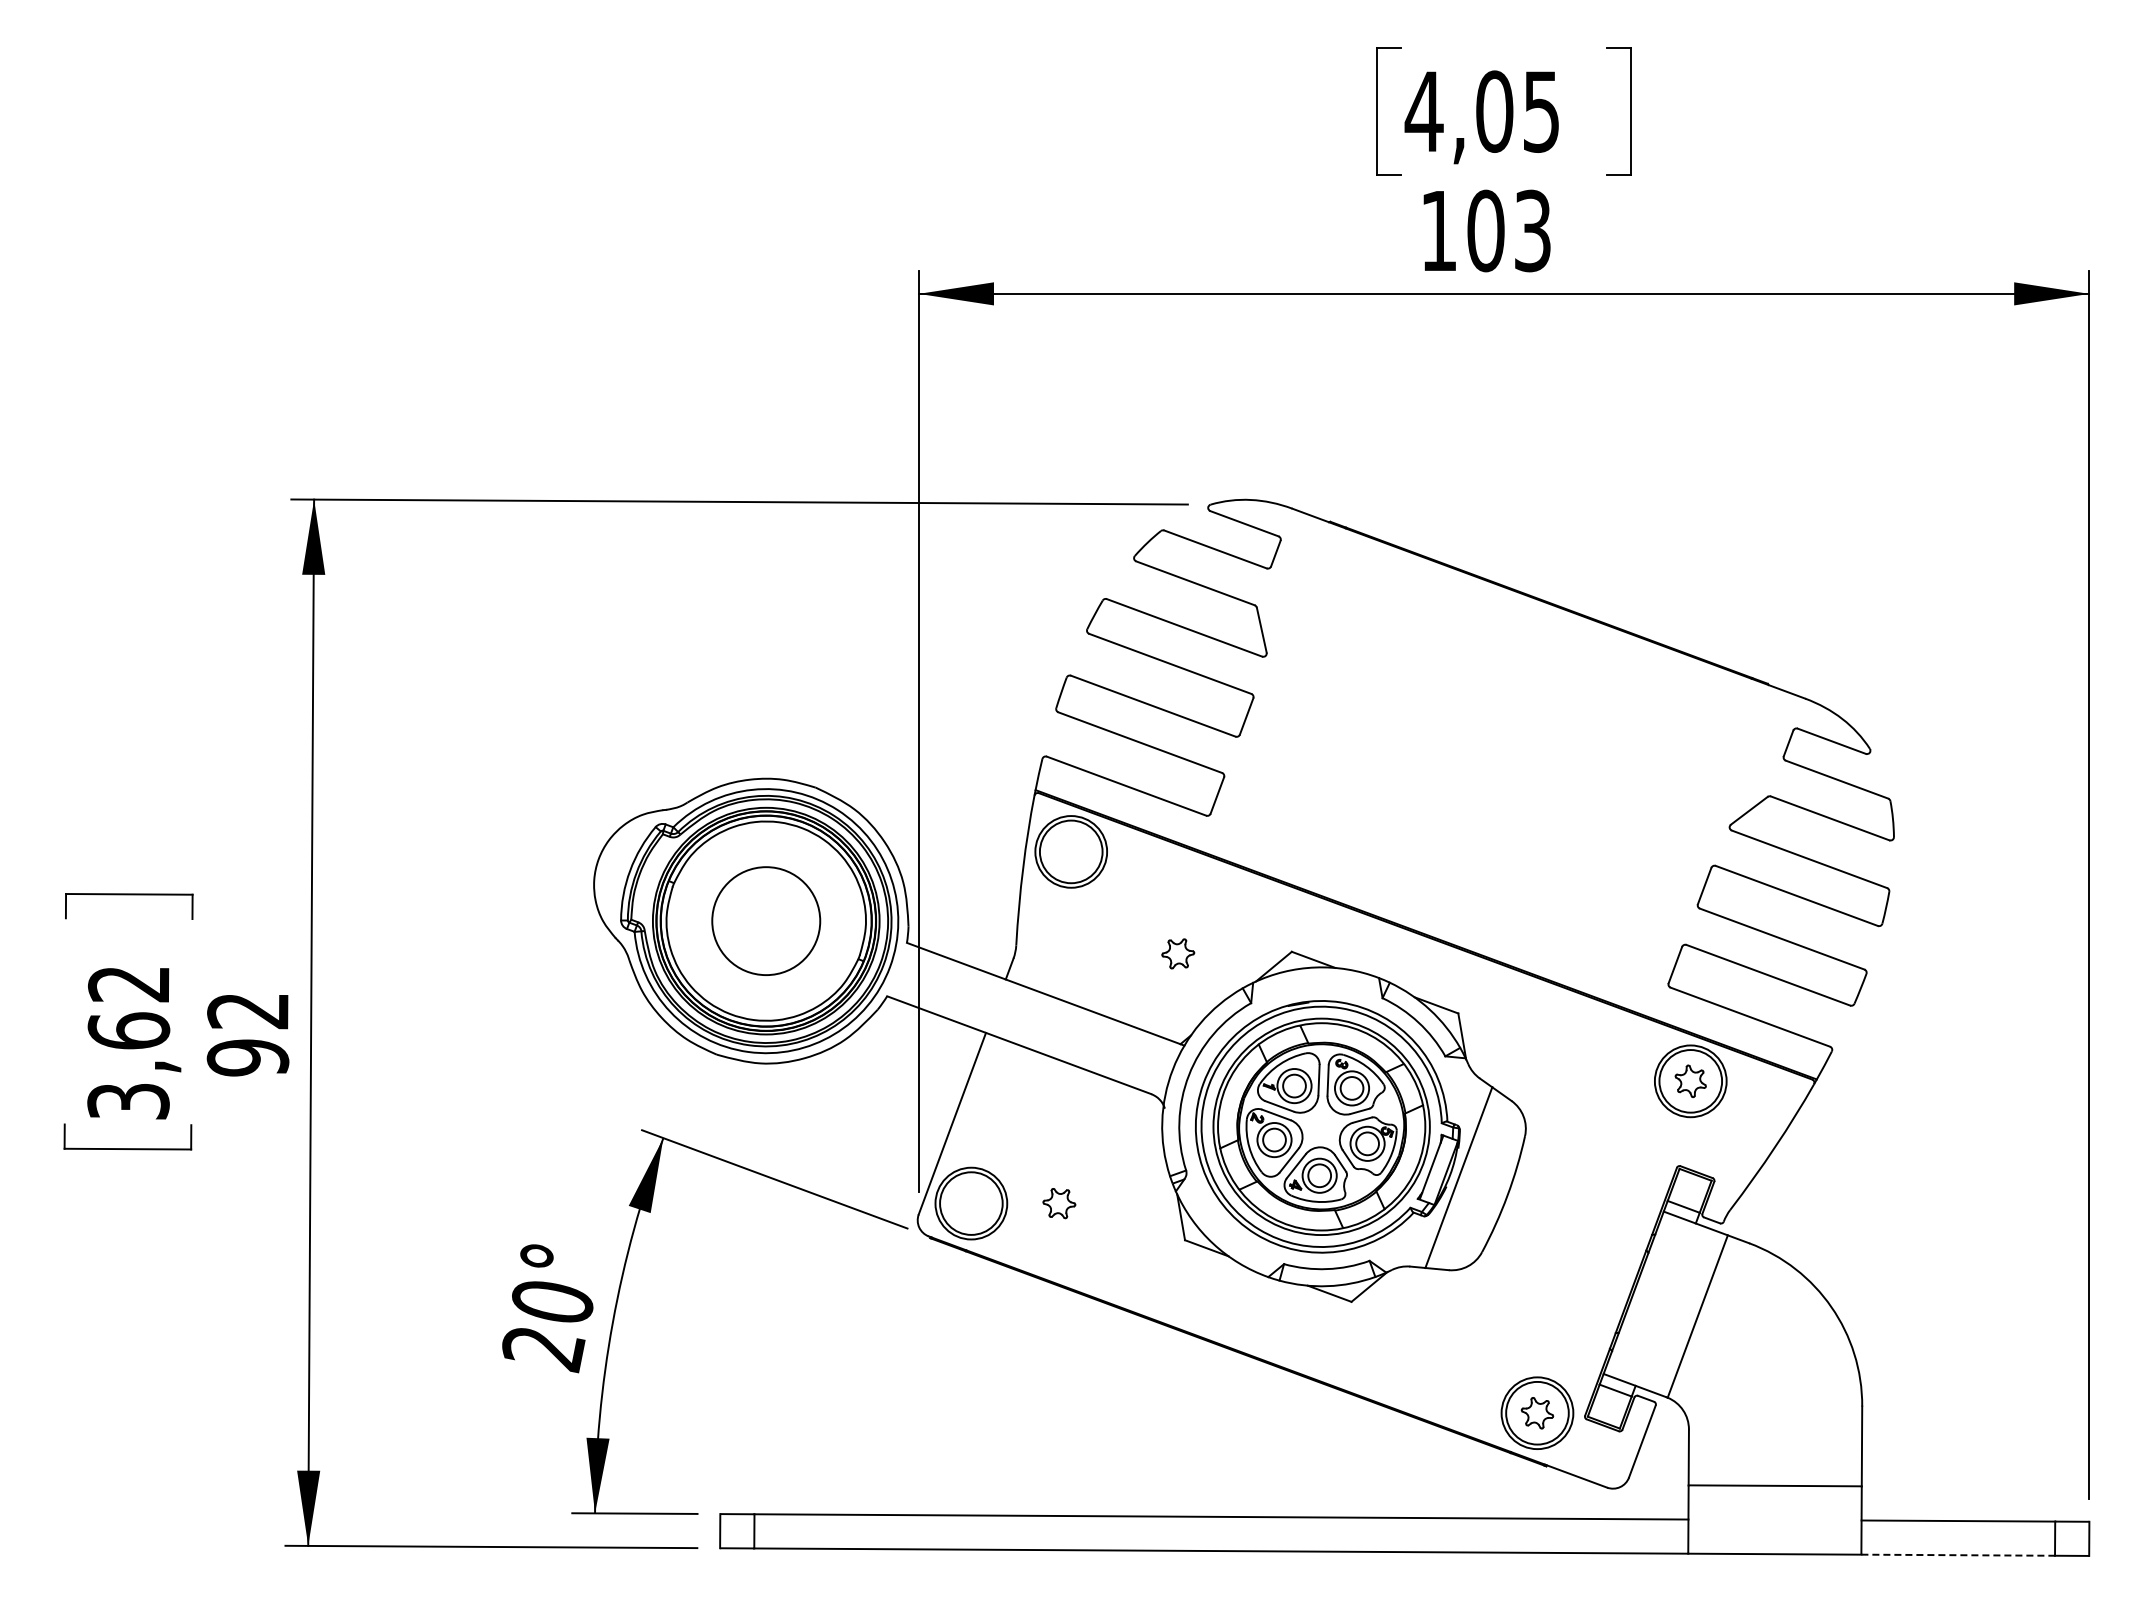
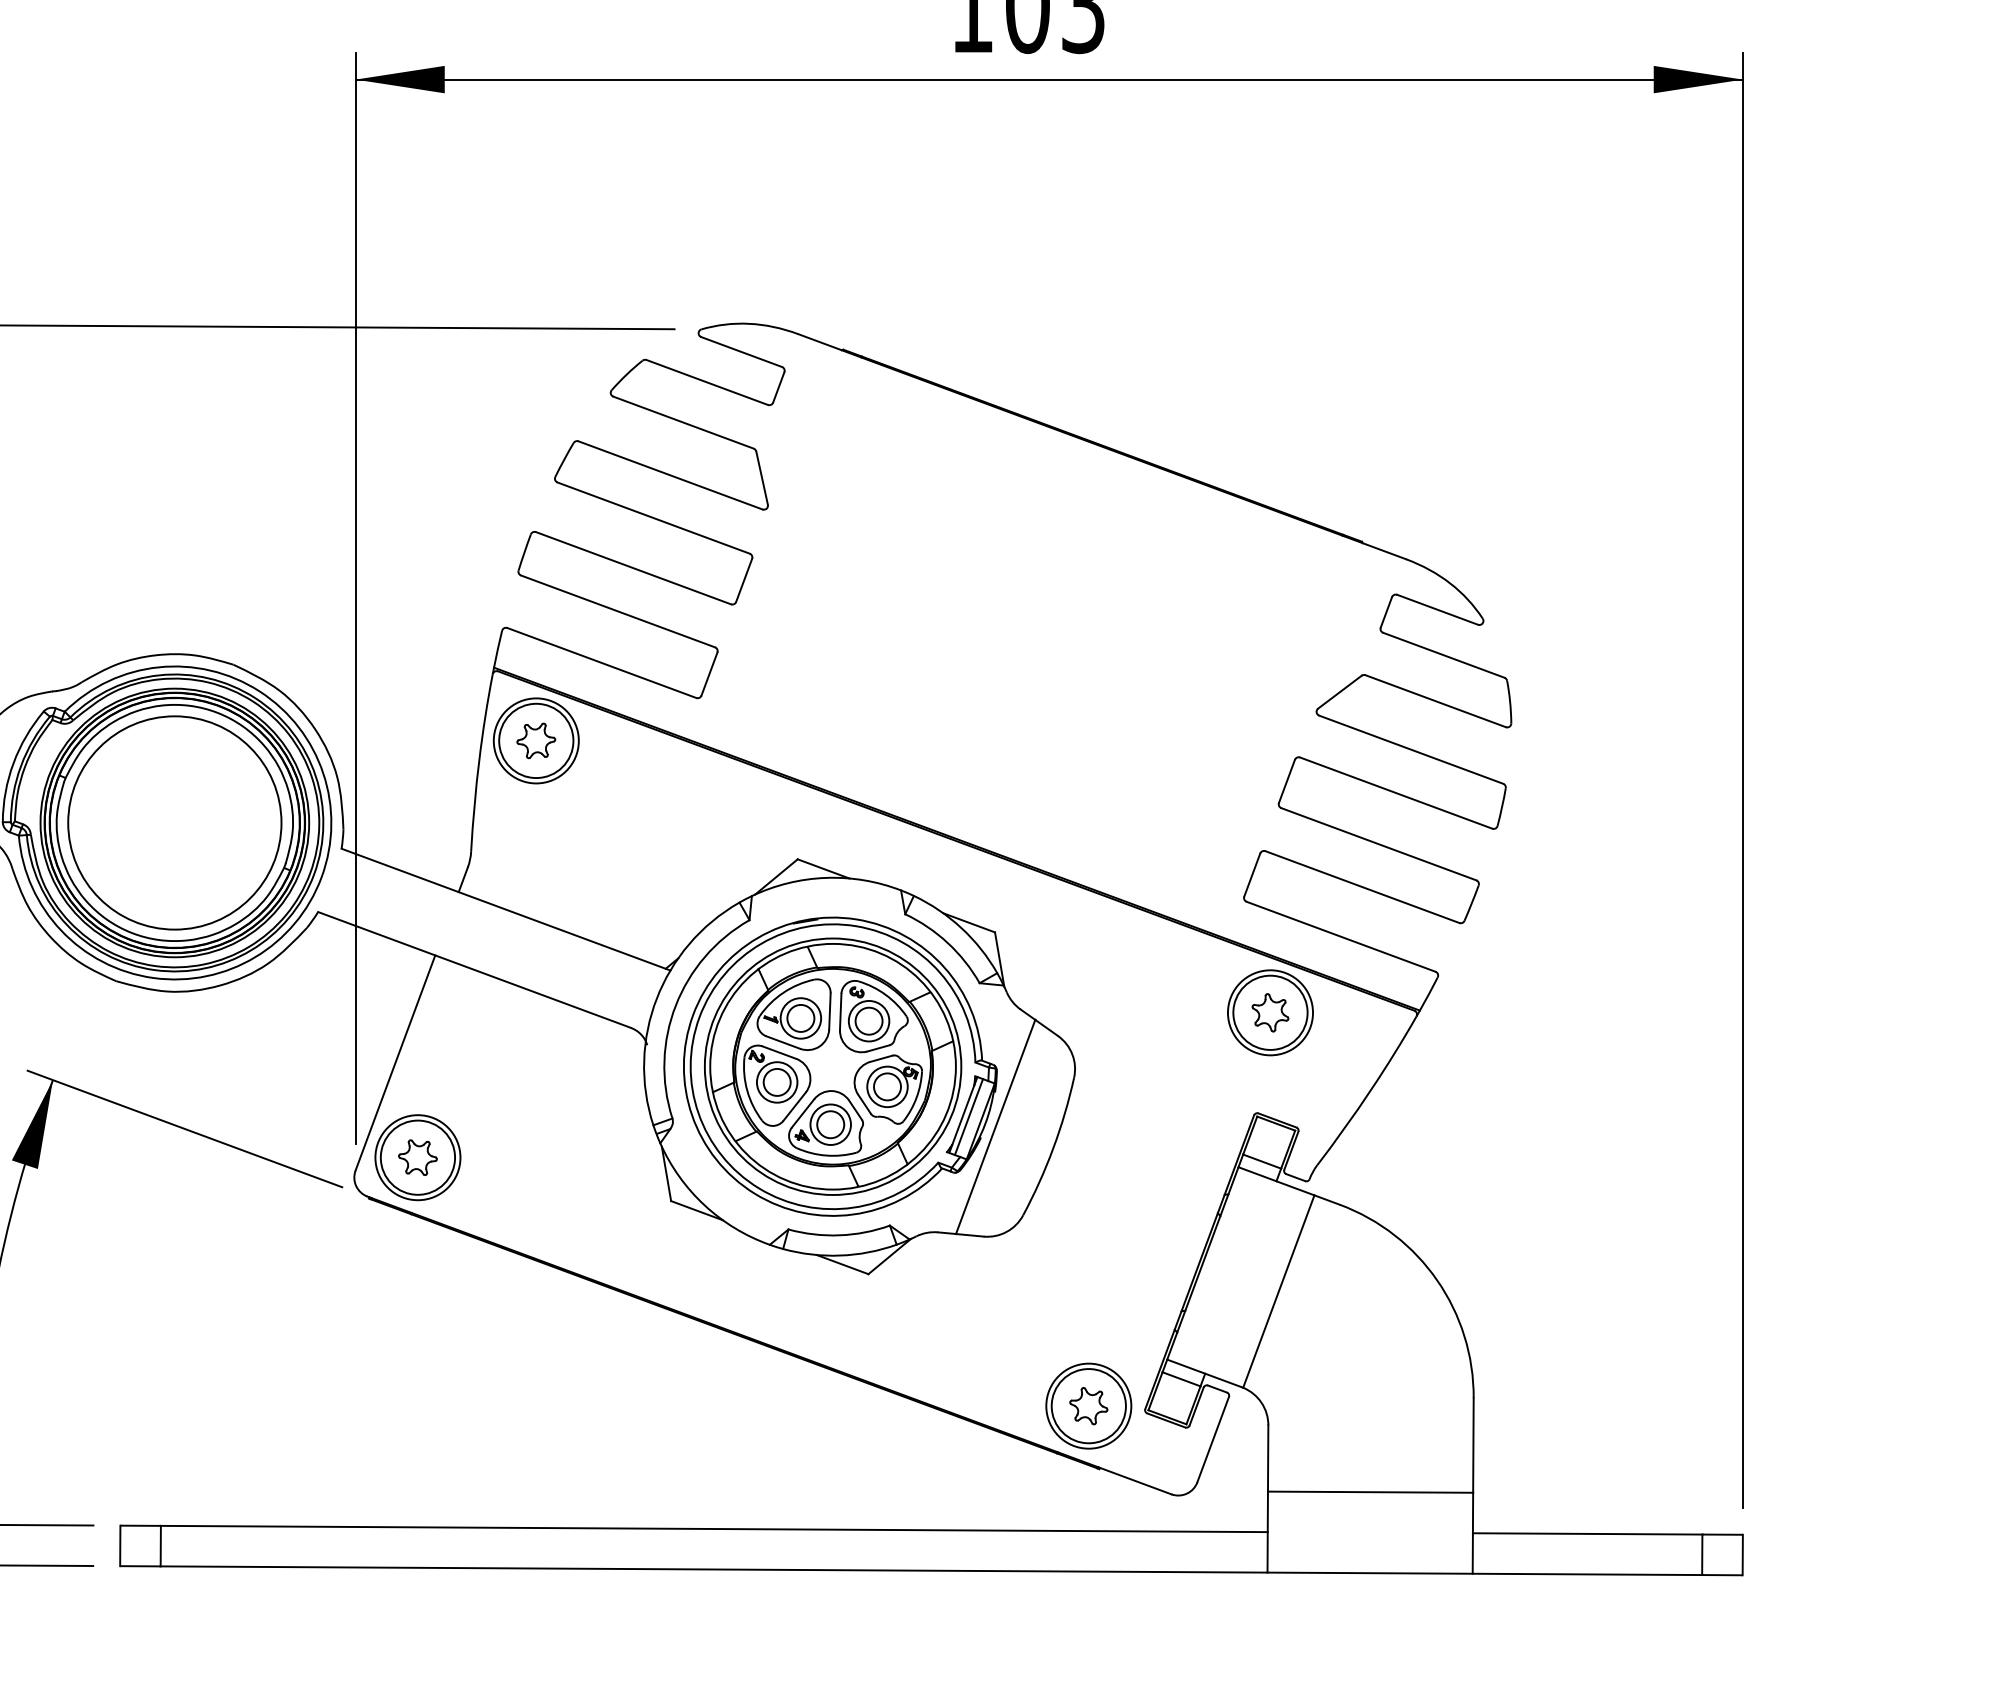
circle: (766, 921) -> (175, 823), size x1.67
part: (1178, 953) -> (536, 740), moved
line: (1436, 1169) -> (969, 1117), added
part: (1059, 1203) -> (418, 1157), moved
line: (1958, 1555) -> (1587, 1574), dashed -> solid

